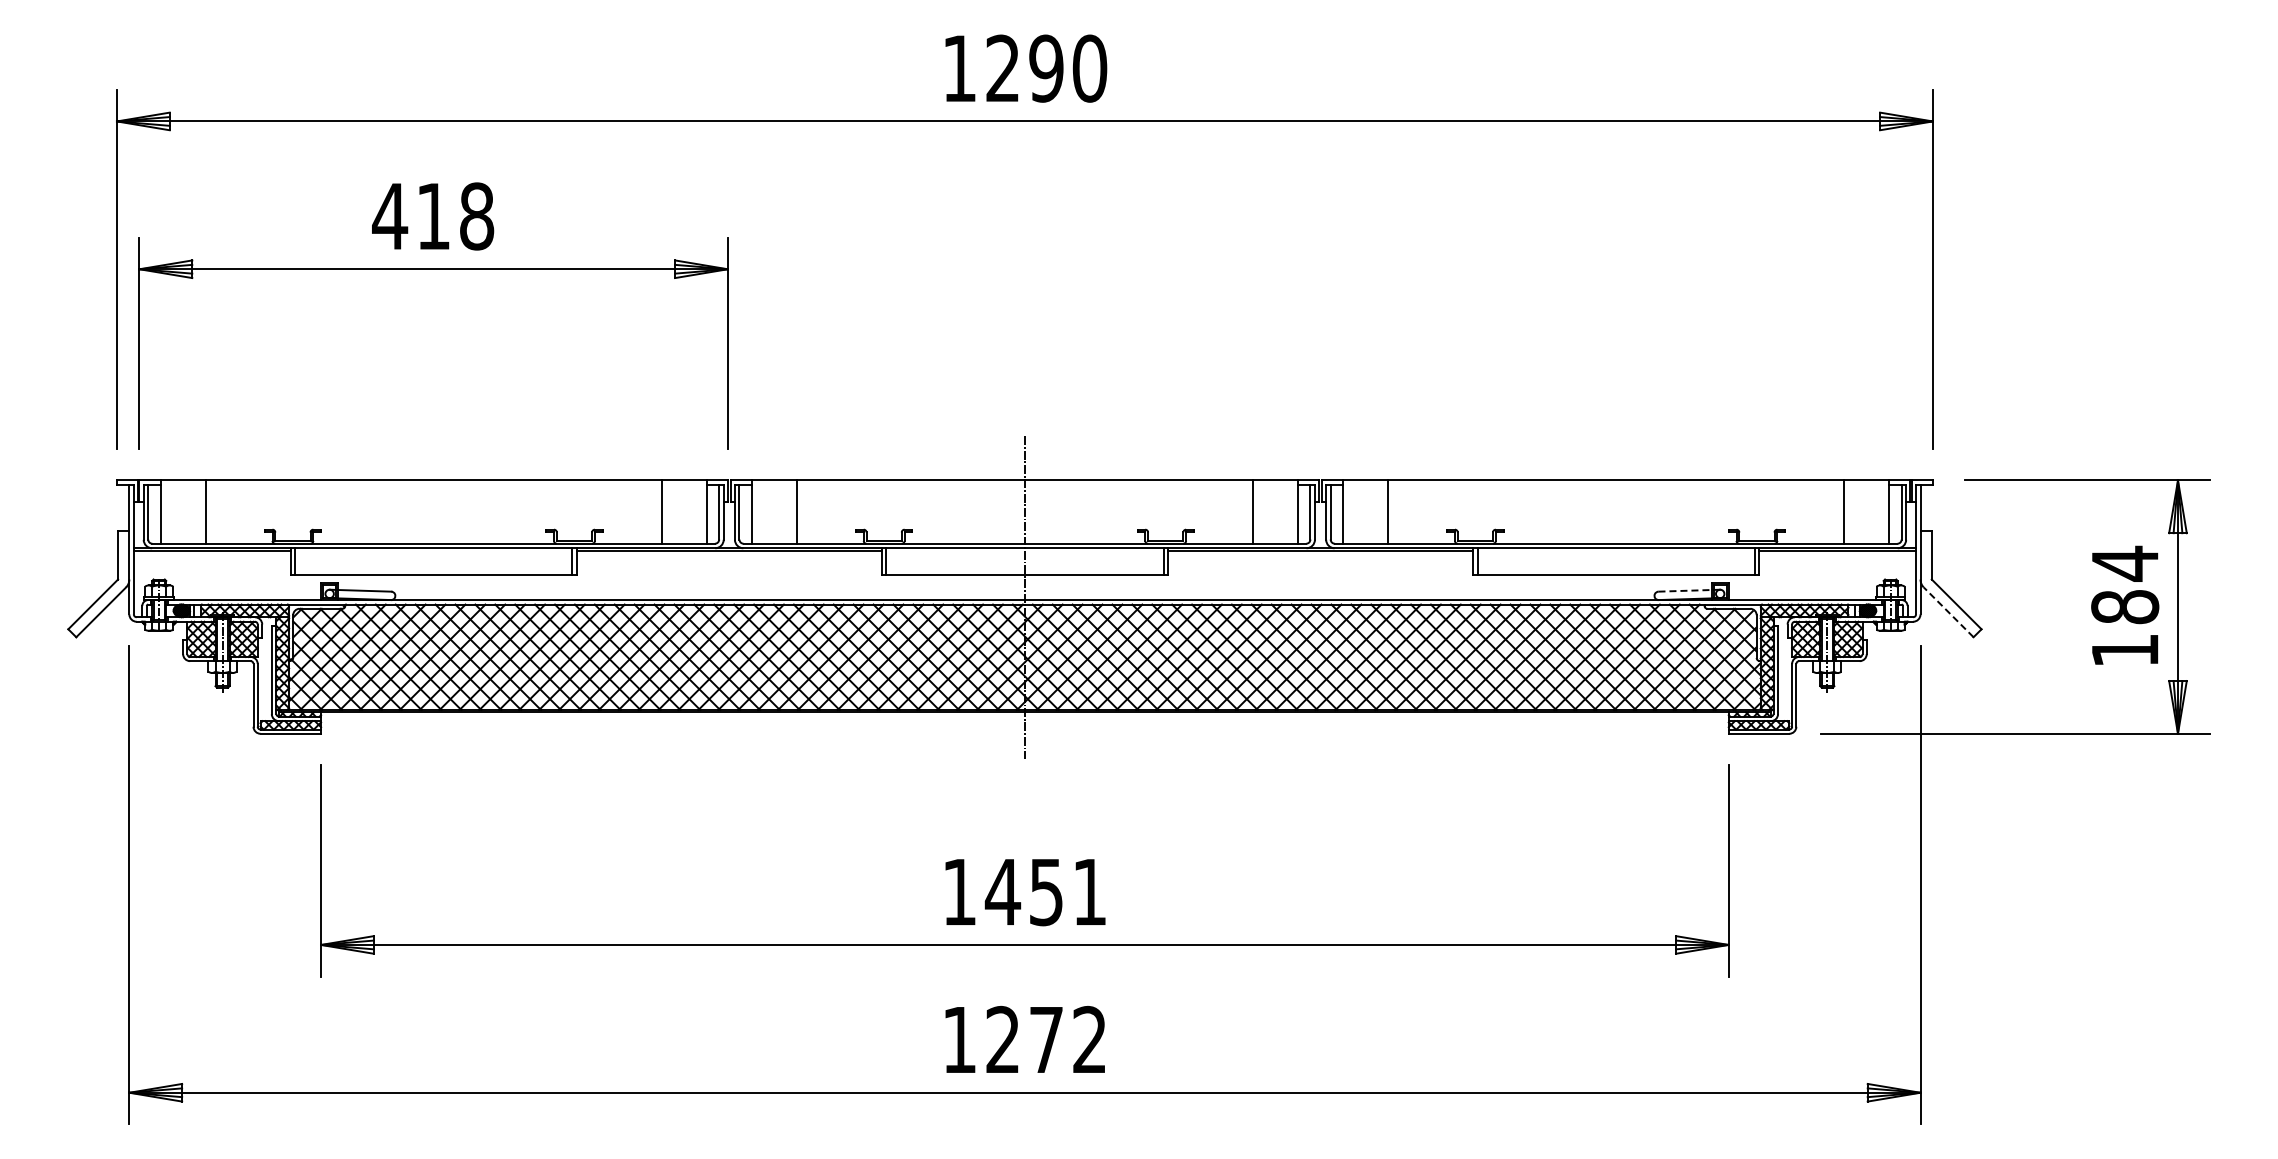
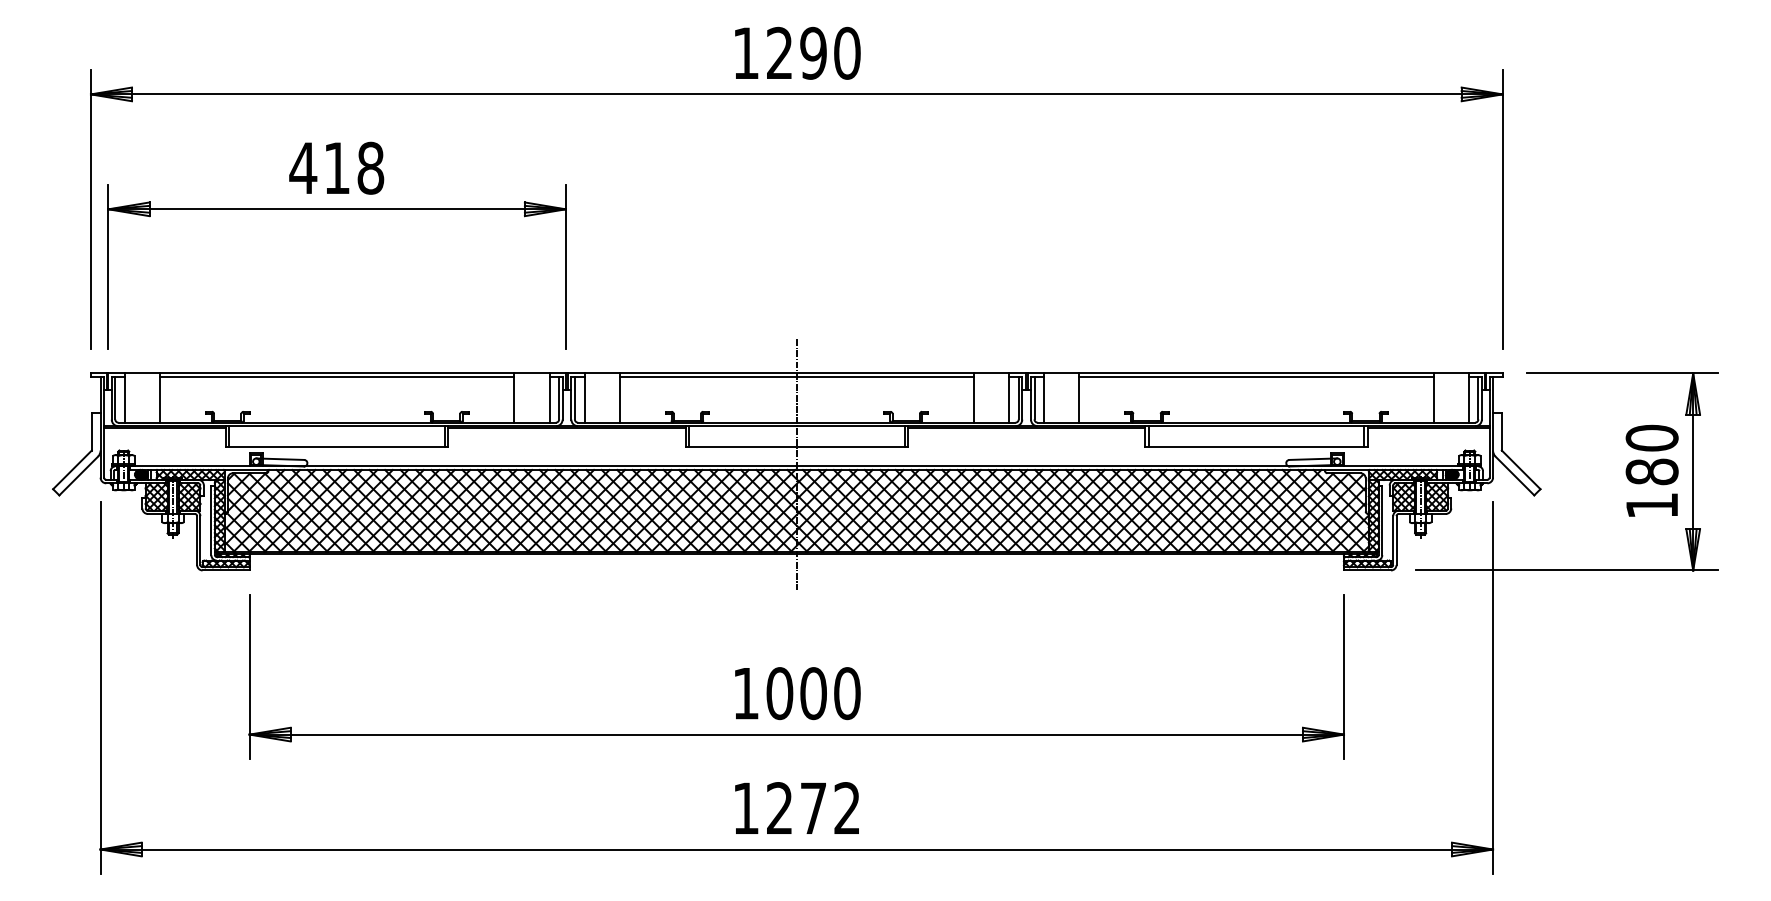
line: (433, 484) -> (337, 376), added
line: (1024, 484) -> (796, 376), added
line: (1616, 484) -> (1256, 376), added
text: (2125, 563) -> (1652, 438), 184 -> 180
line: (1685, 590) -> (1310, 459), dashed -> solid
line: (1948, 612) -> (1514, 476), dashed -> solid
text: (1045, 892) -> (812, 693), 1451 -> 1000

